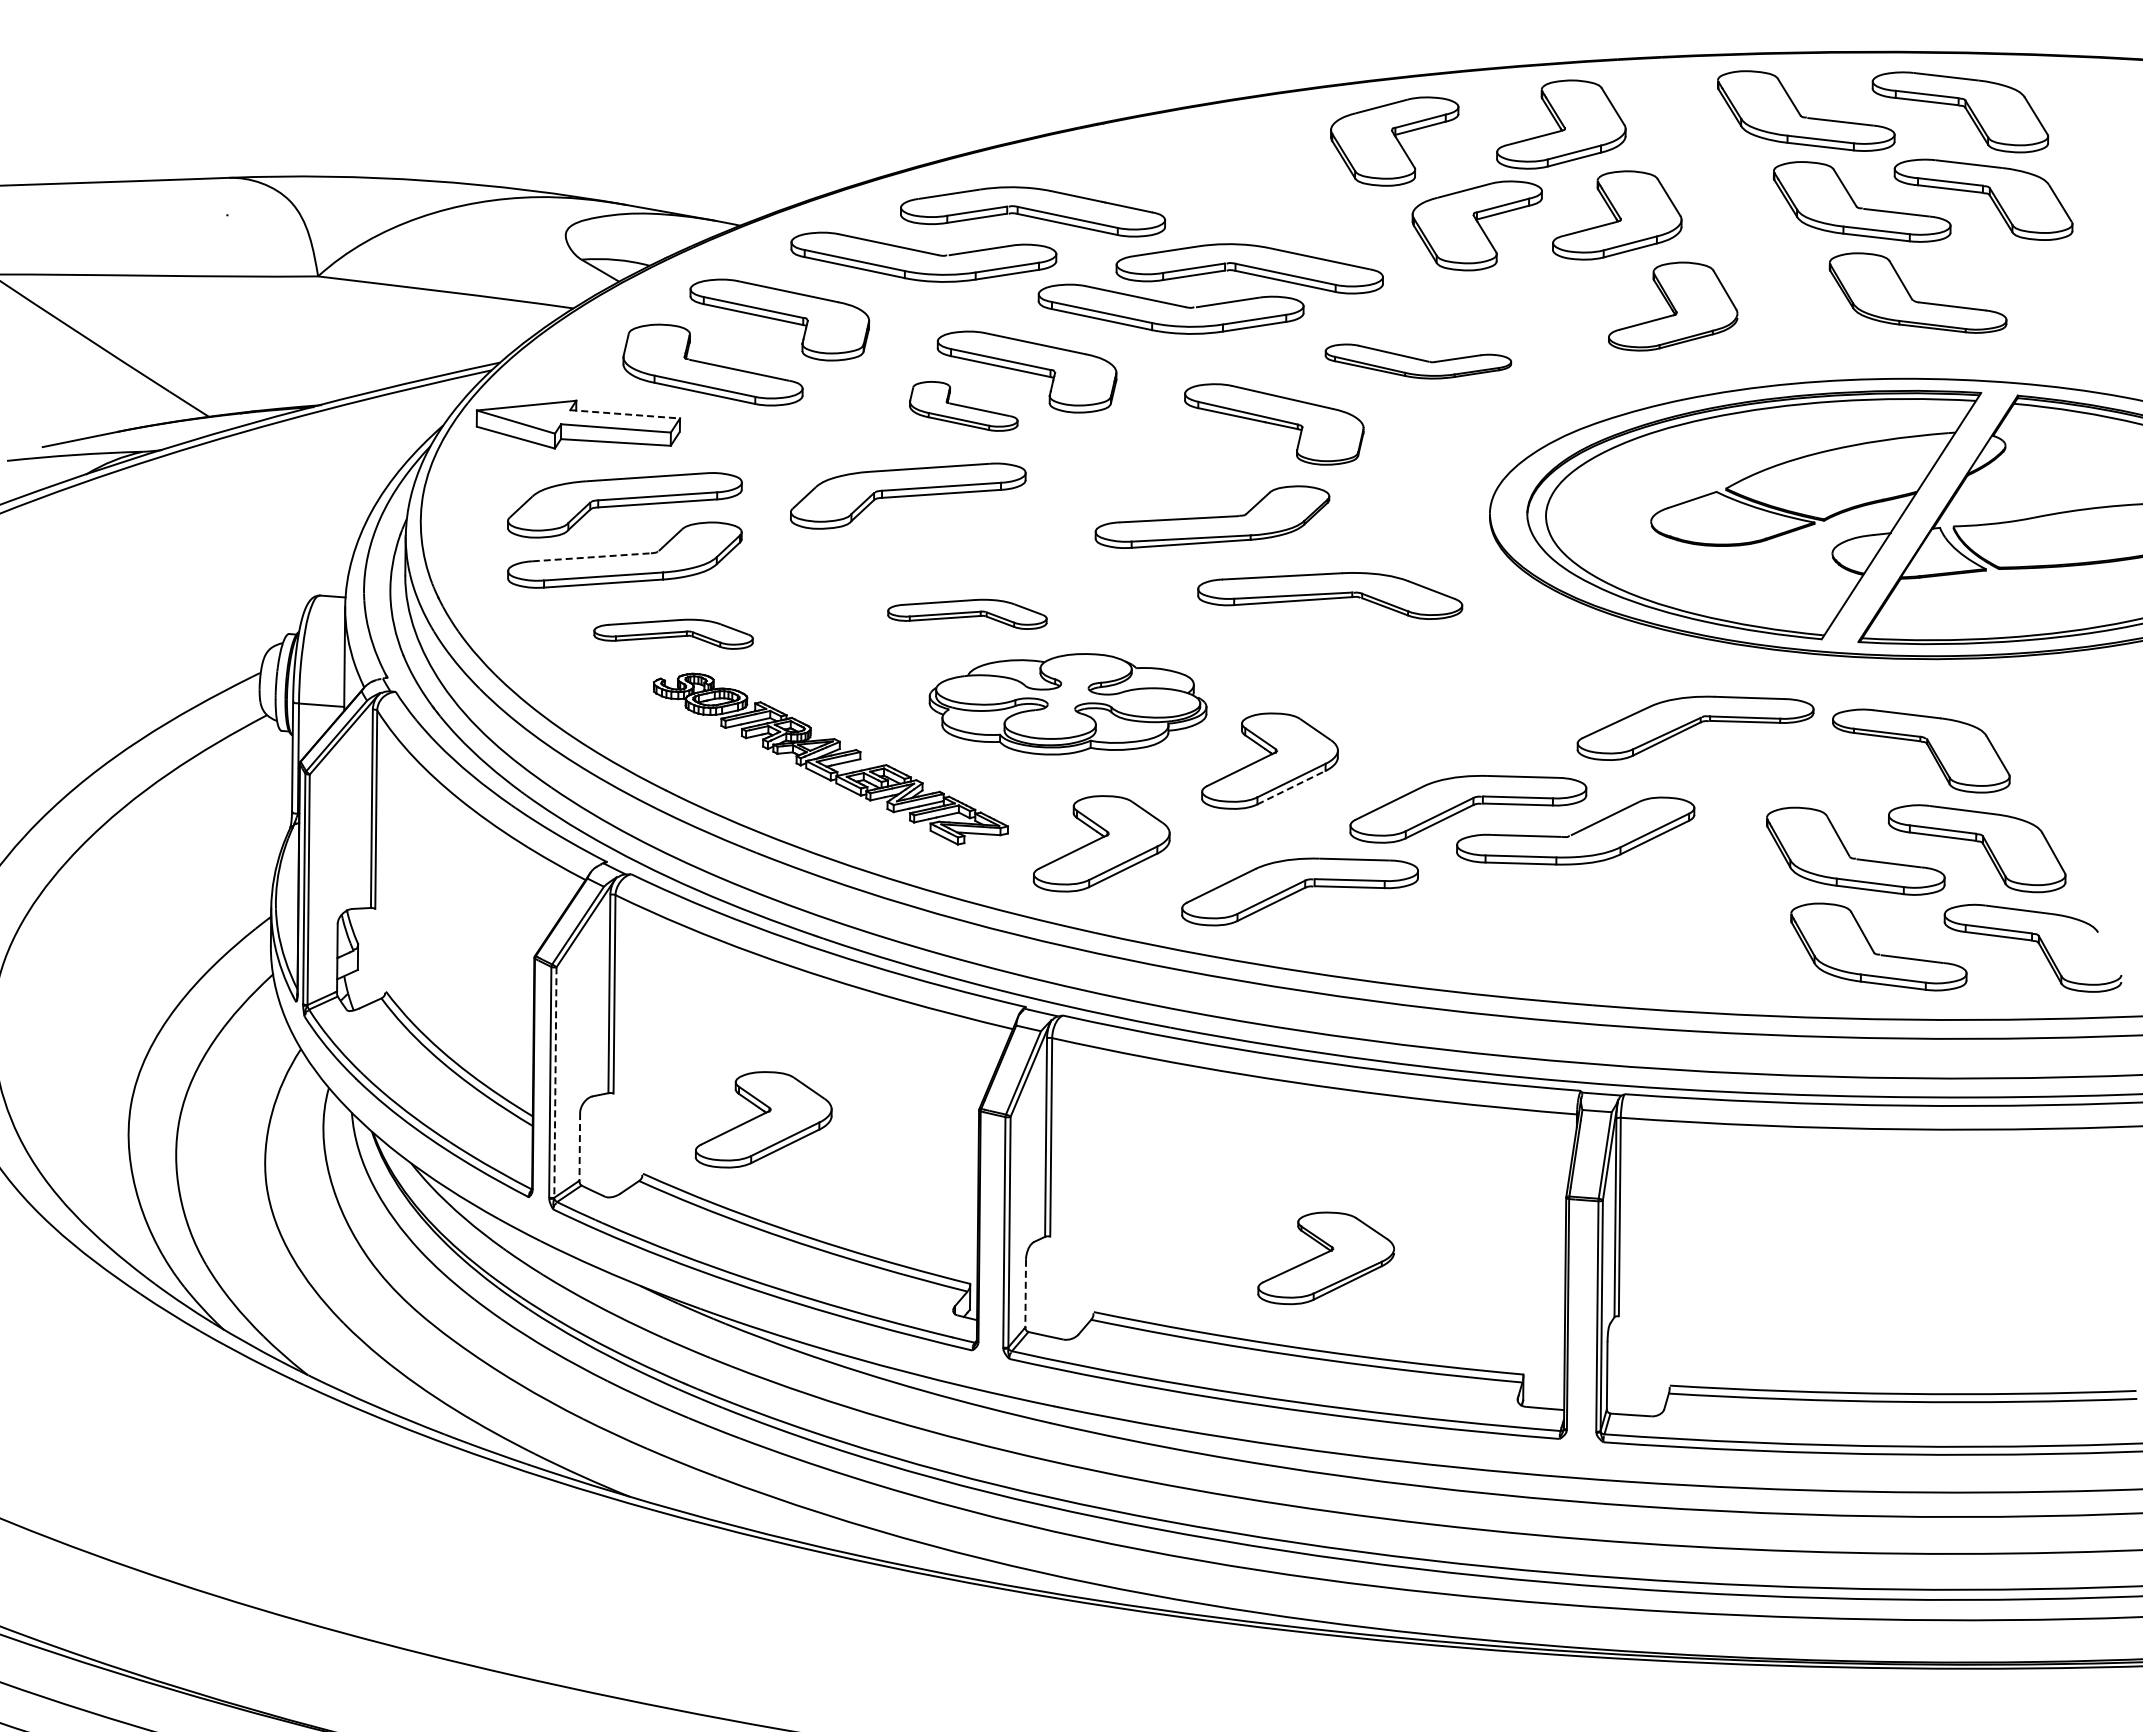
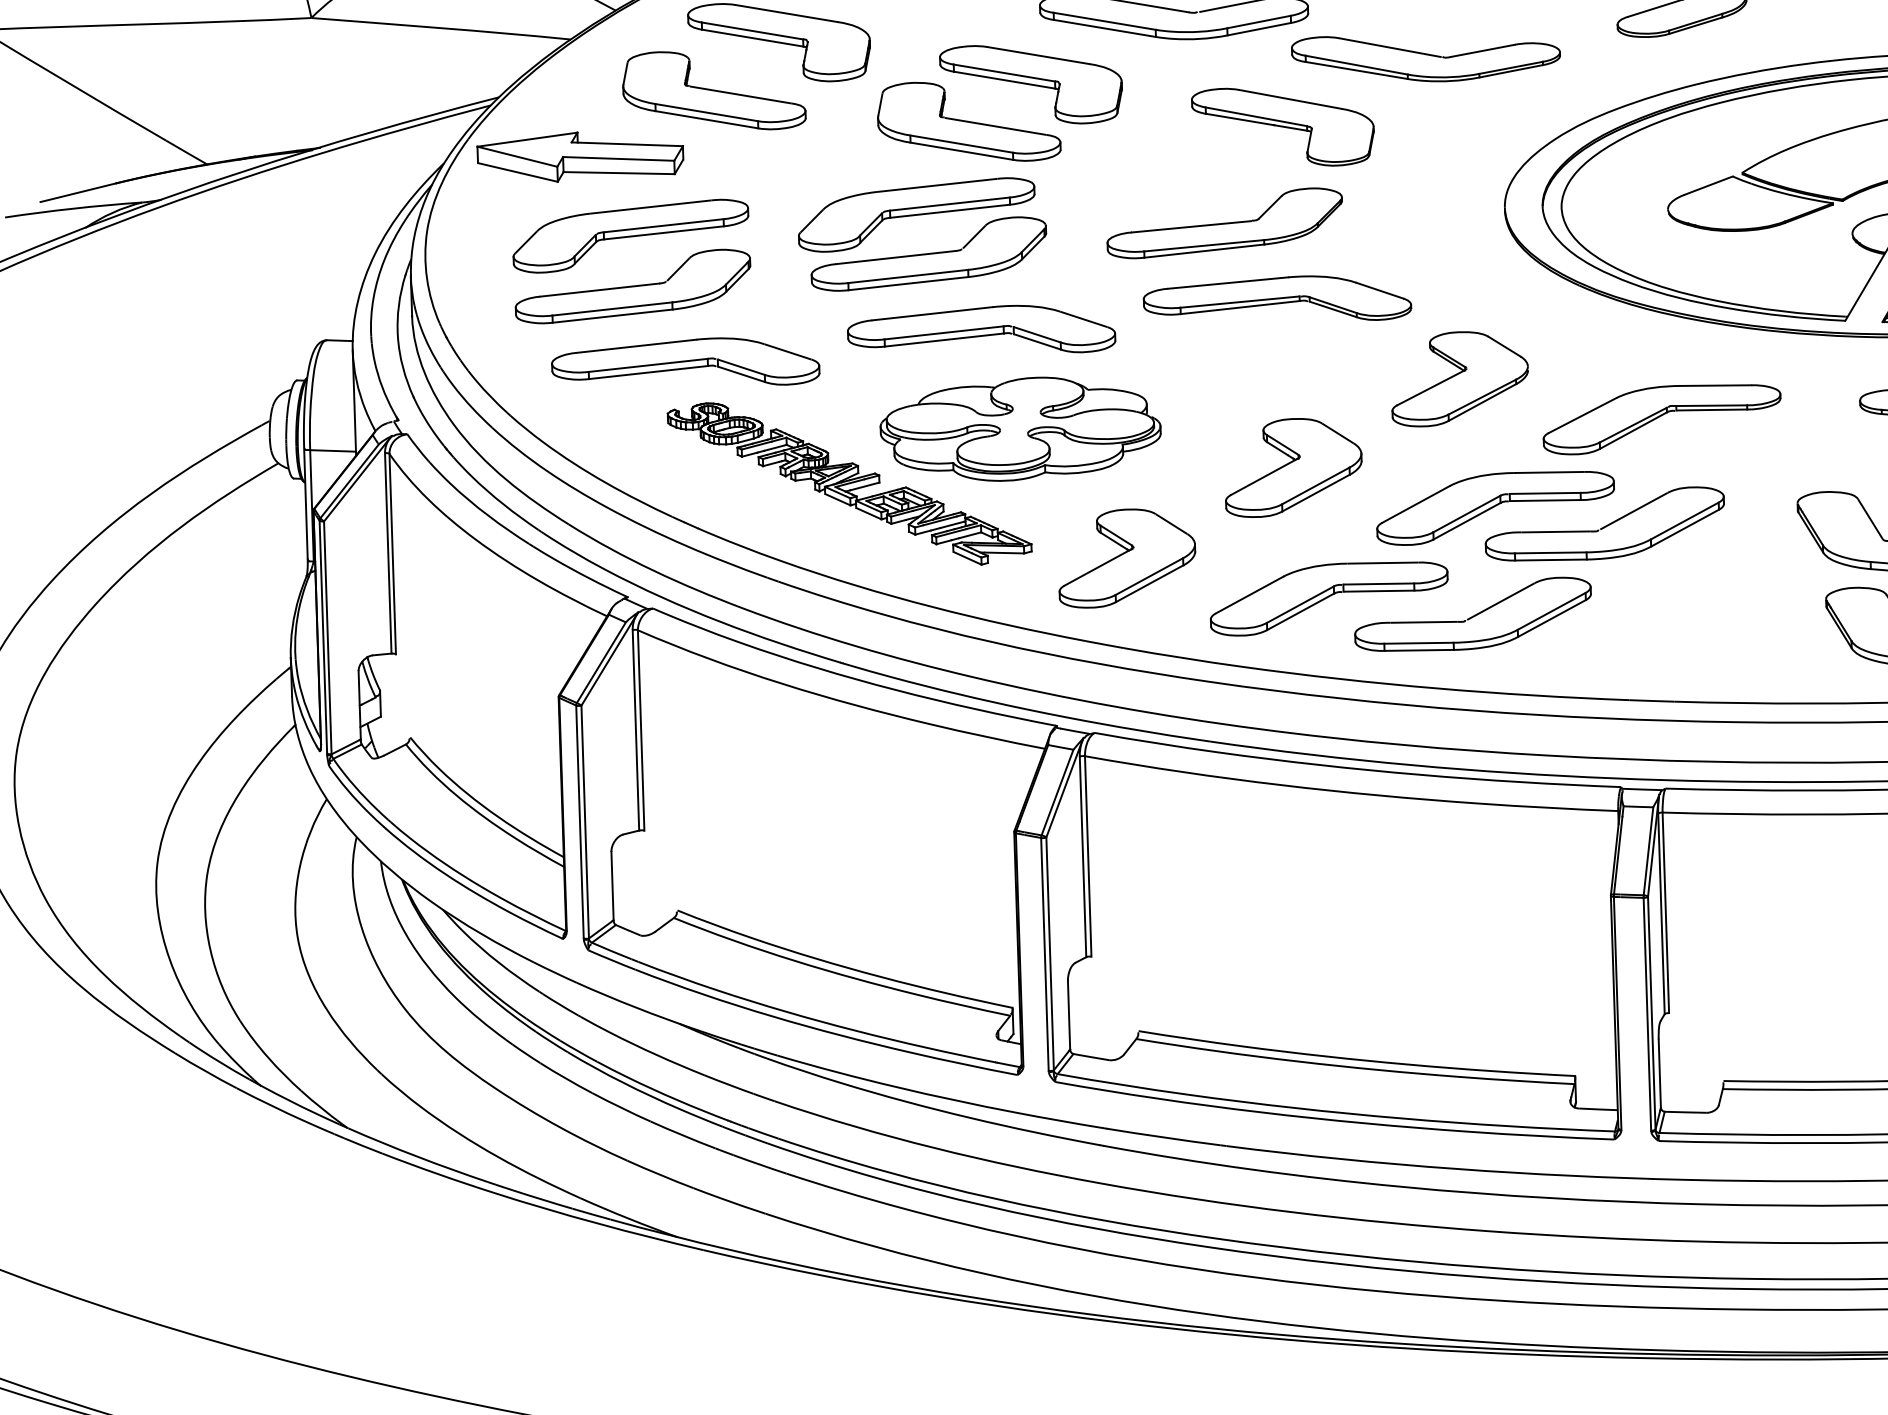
part: (1418, 361) -> (1426, 57), size x1.43
part: (963, 406) -> (968, 122), size x1.67
line: (625, 414) -> (627, 144), dashed -> solid
part: (918, 534) -> (928, 253), added
line: (592, 557) -> (600, 290), dashed -> solid
part: (1330, 595) -> (1277, 300), moved
part: (967, 614) -> (981, 331), size x1.67
part: (673, 634) -> (685, 364), size x1.67
part: (1067, 704) -> (1020, 429), moved
part: (1695, 727) -> (1661, 417), moved
line: (1291, 787) -> (1316, 492), dashed -> solid
part: (1441, 914) -> (1472, 614), added
line: (555, 1083) -> (585, 823), dashed -> solid
part: (763, 1119) -> (796, 850), removed
line: (579, 1146) -> (612, 885), dashed -> solid
part: (1325, 1258) -> (1458, 378), moved
line: (1025, 1293) -> (1068, 1015), dashed -> solid

